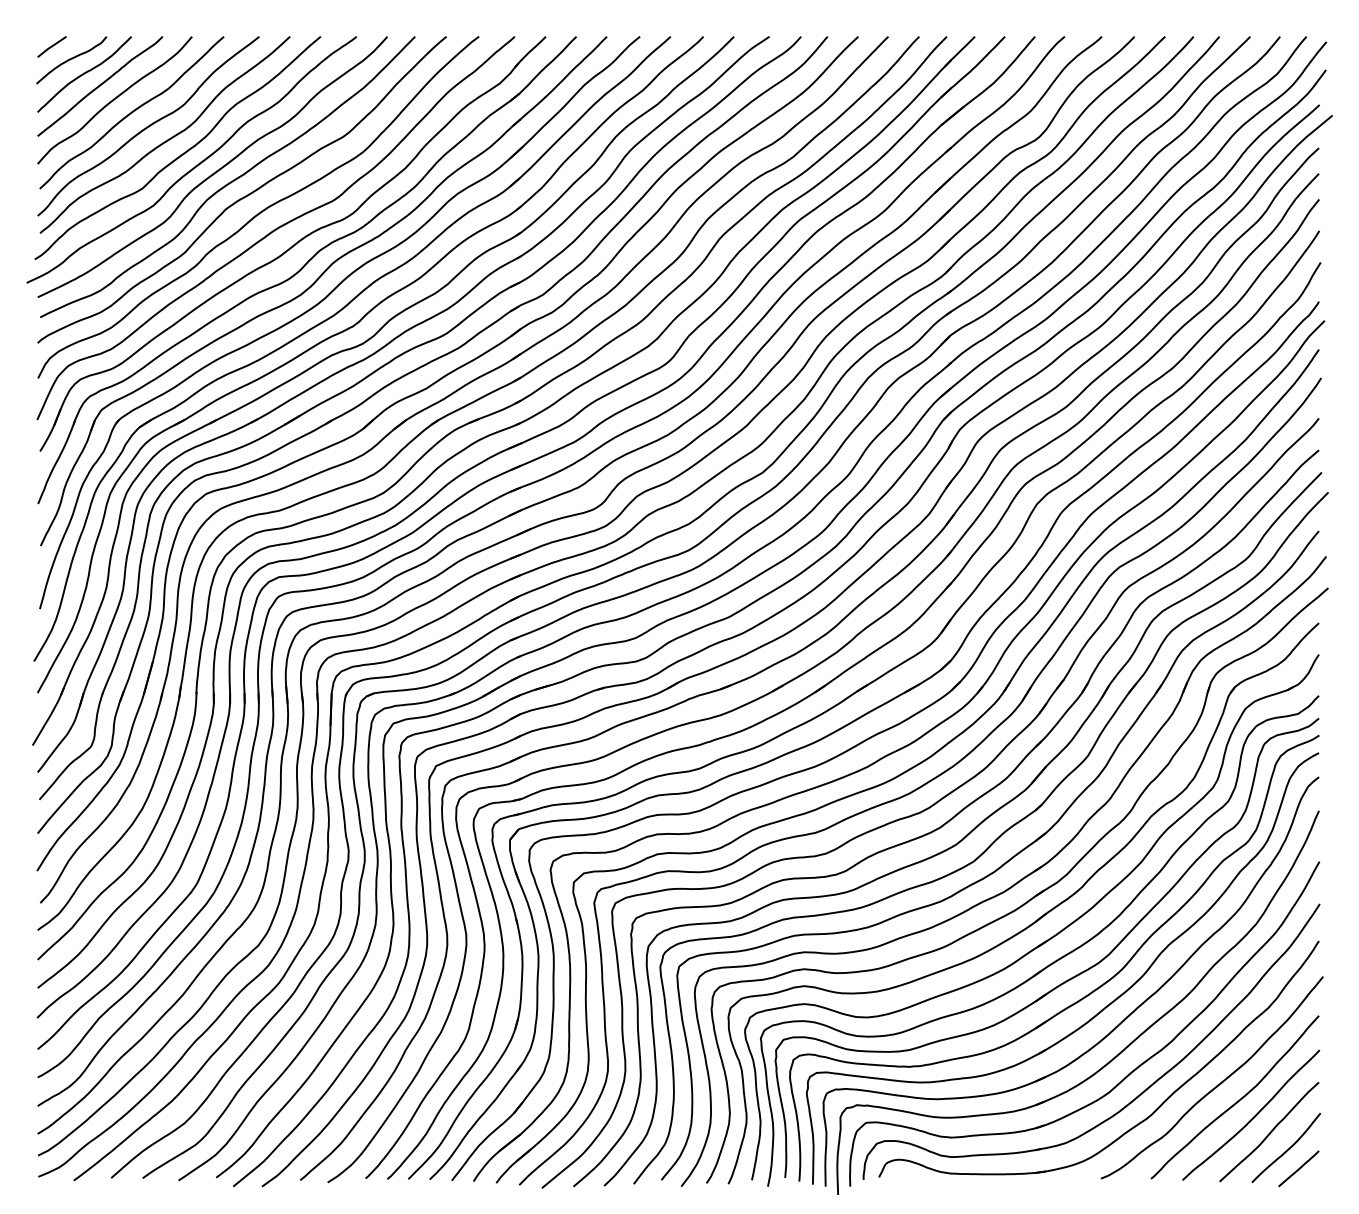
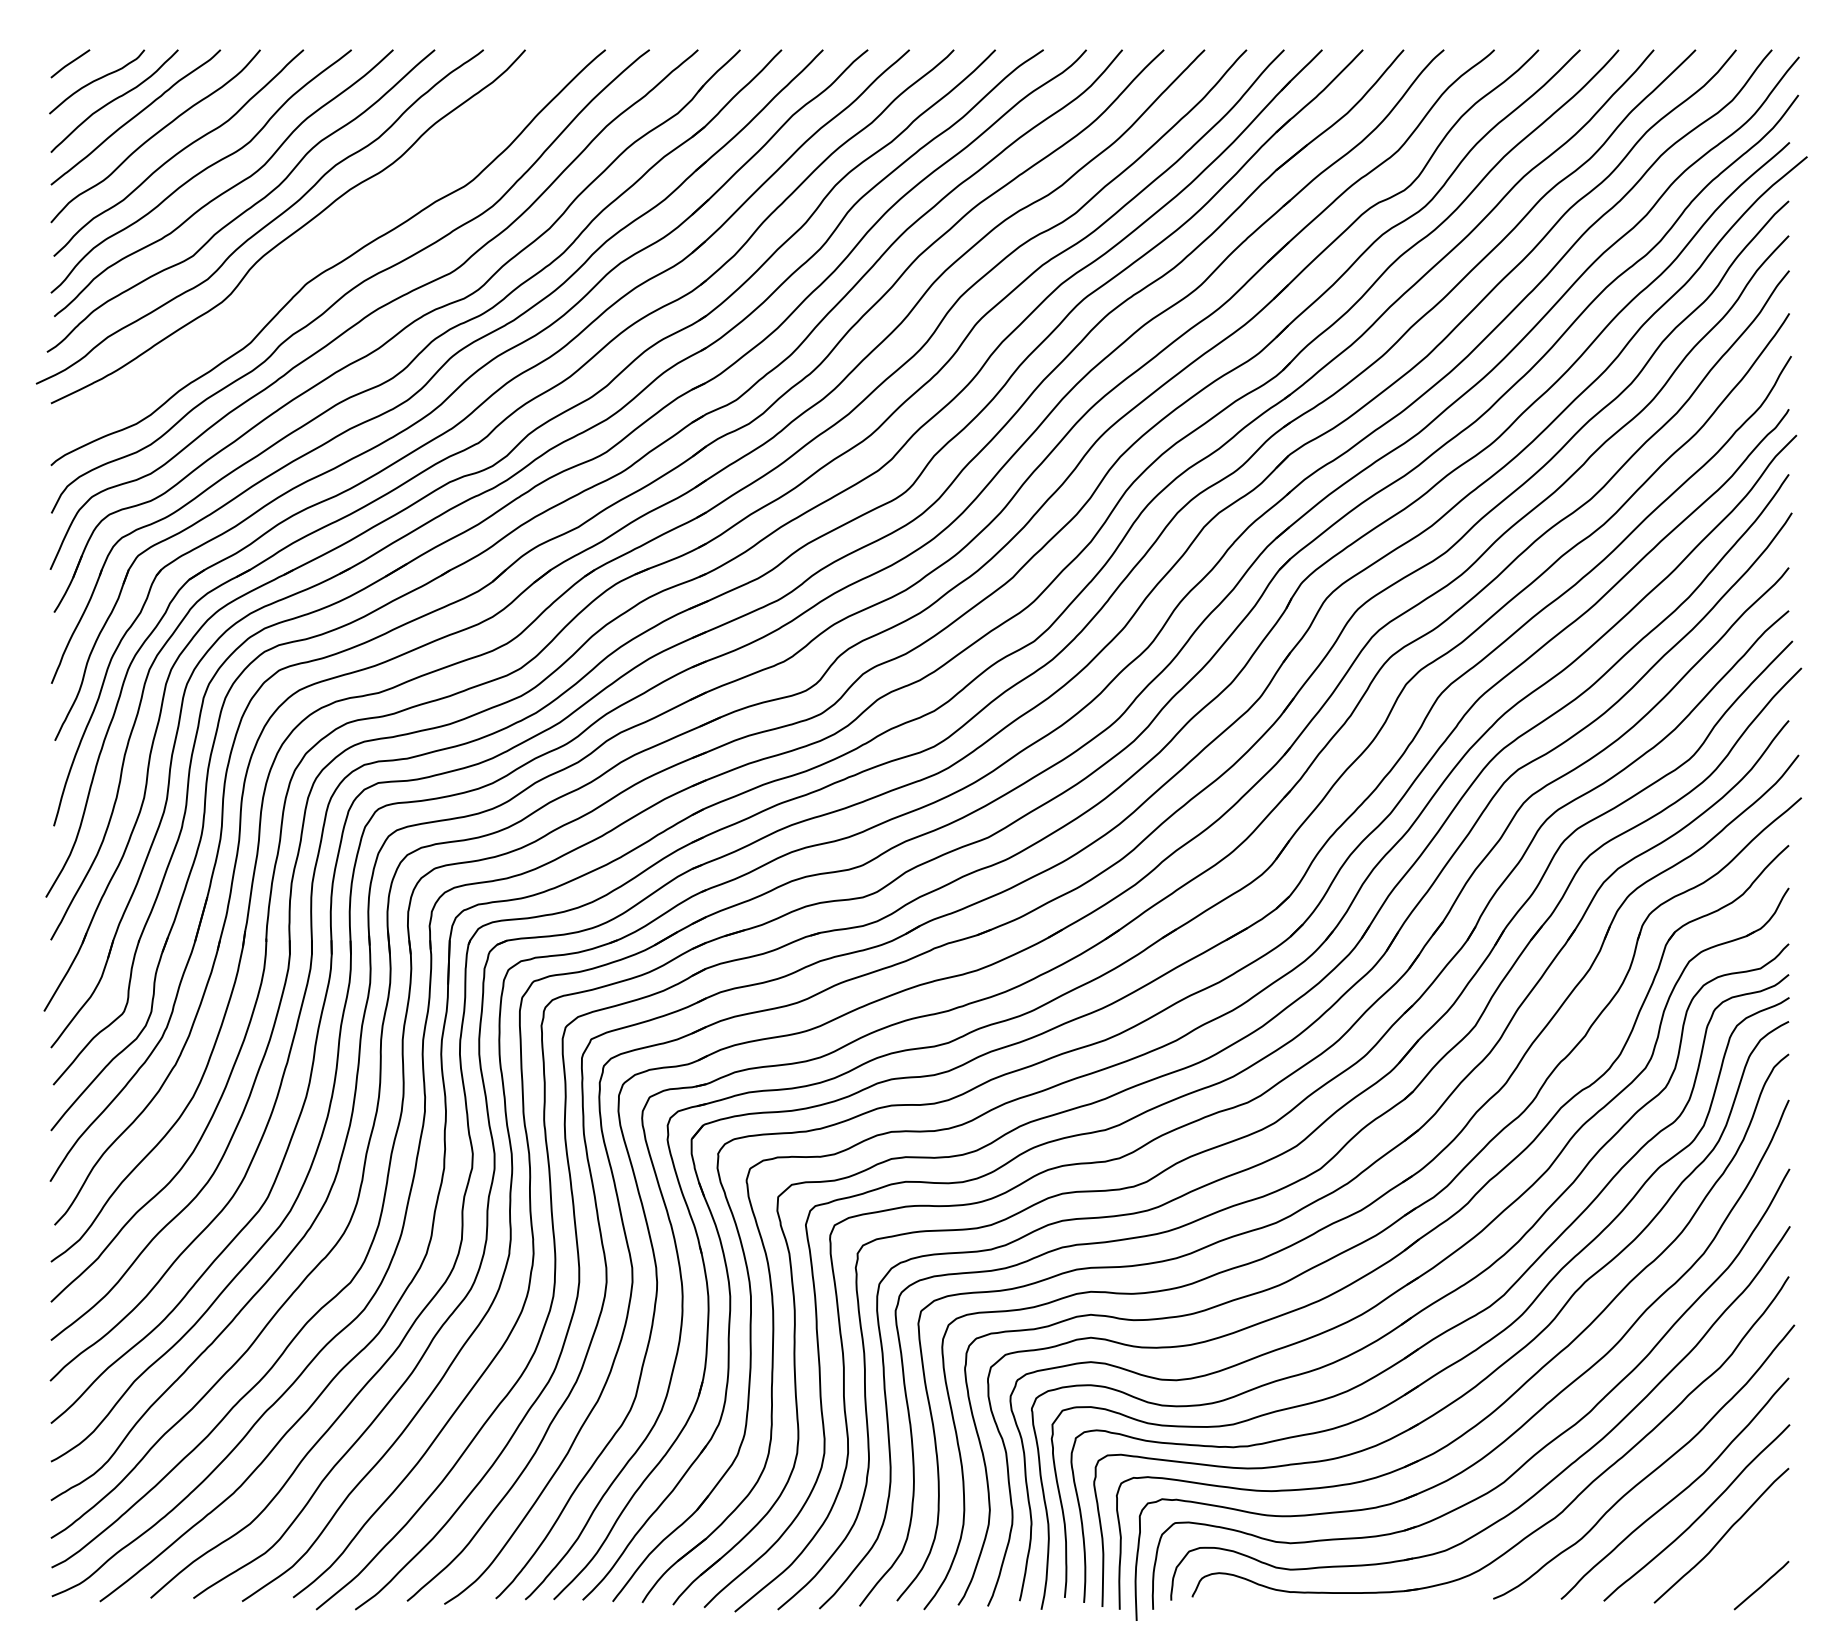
curve: (230, 181) -> (312, 246), removed
curve: (1286, 1149) -> (1744, 1559), removed

